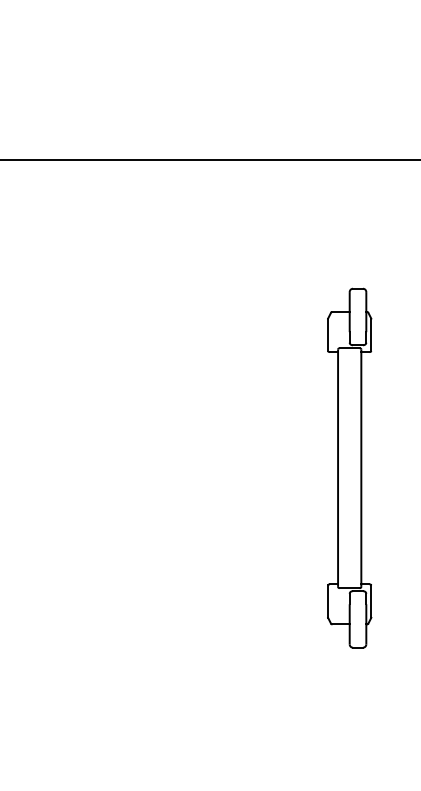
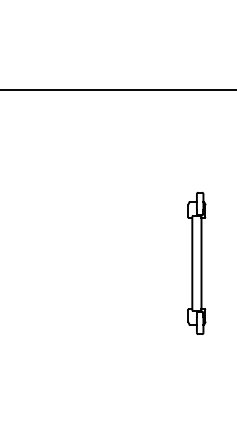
part: (349, 468) -> (196, 263), size x0.7

